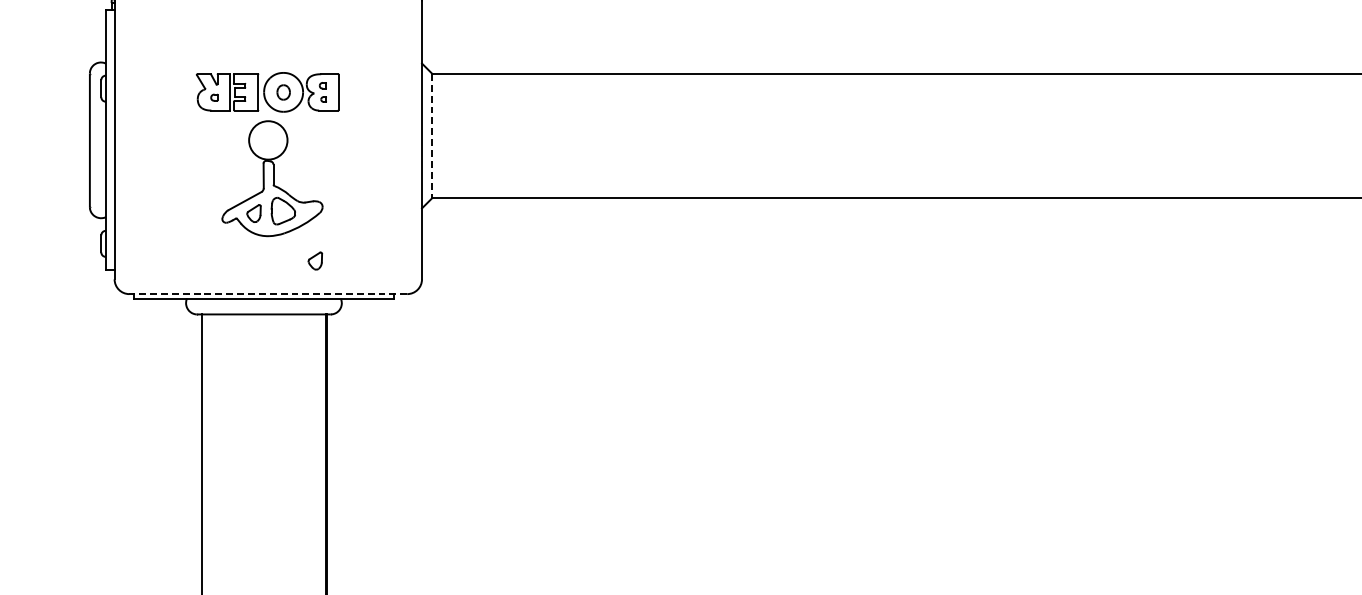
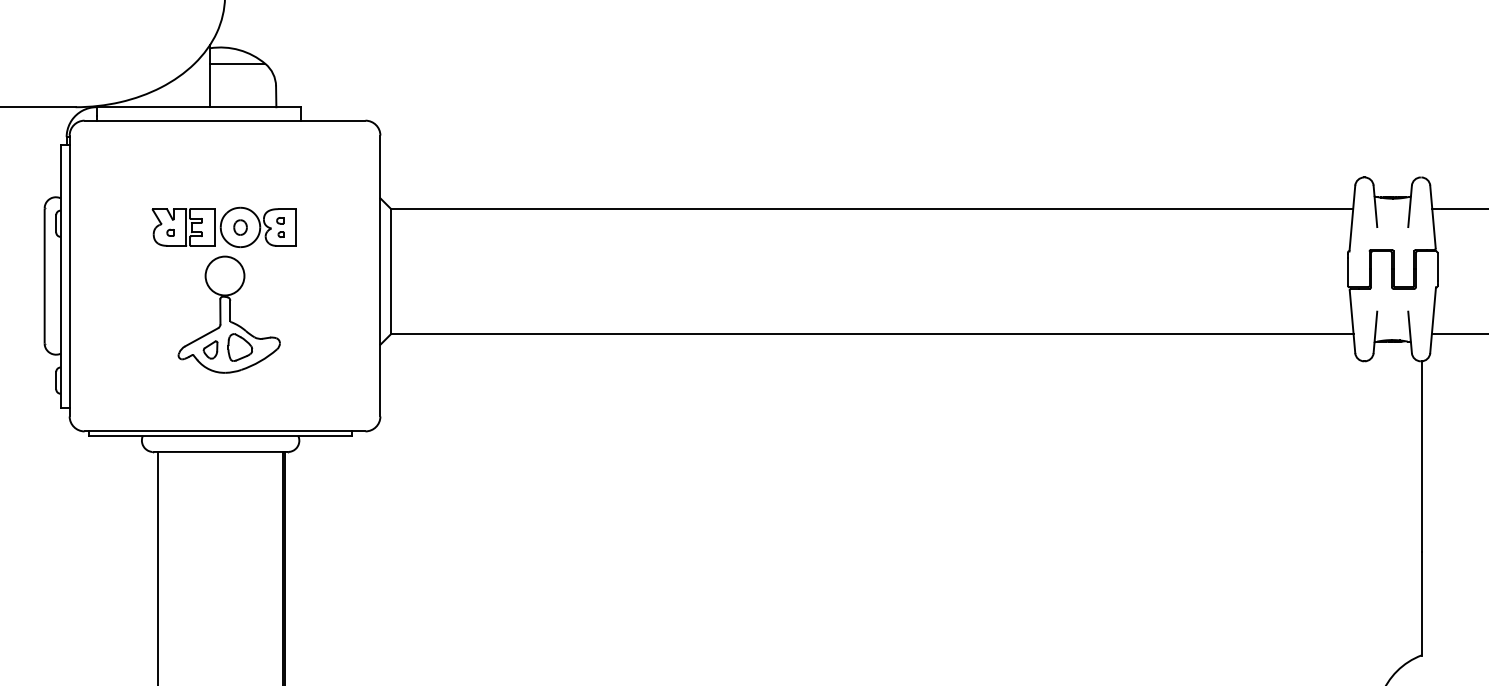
line: (431, 135) -> (390, 271), dashed -> solid
part: (315, 260) -> (272, 397), removed
line: (267, 294) -> (224, 431), dashed -> solid

